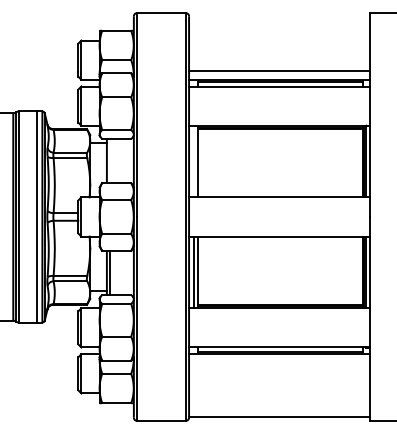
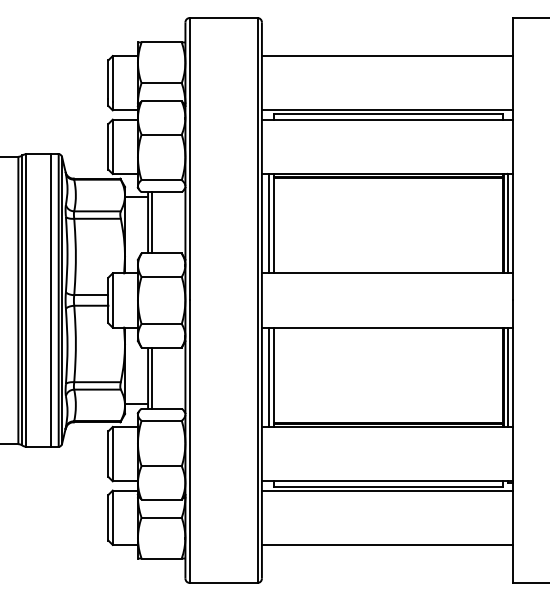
line: (279, 71) -> (387, 56), moved
line: (110, 160) -> (152, 222), added
line: (193, 161) -> (268, 223), added
line: (279, 416) -> (387, 544), moved

